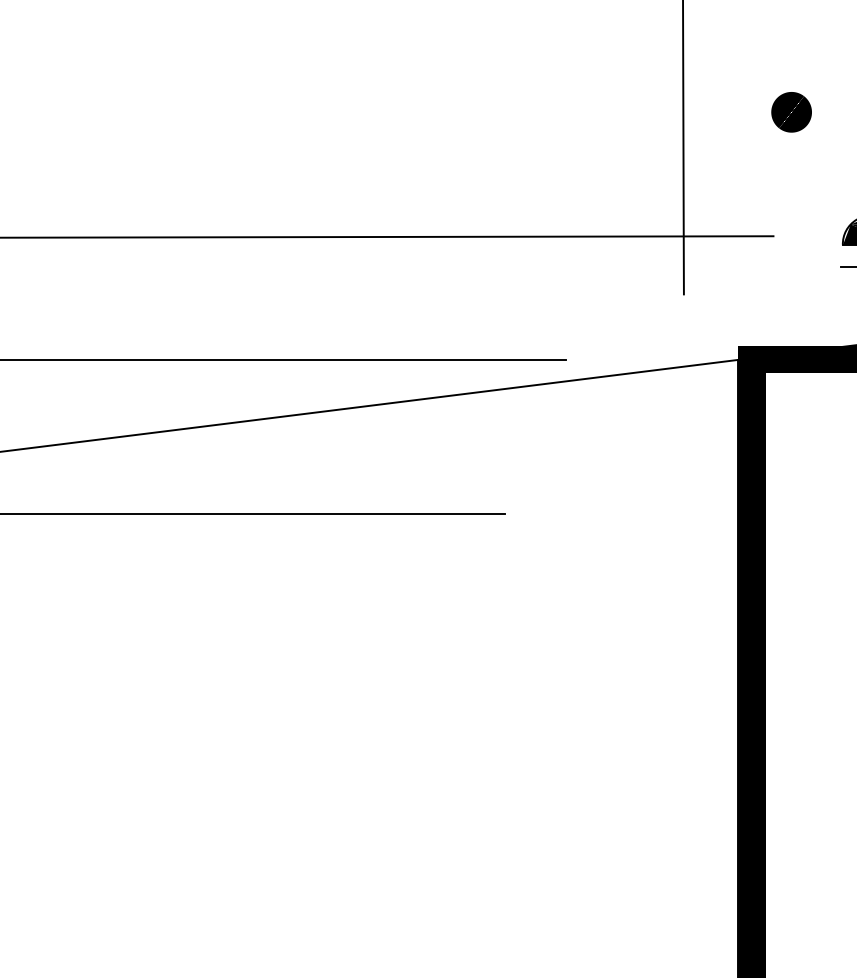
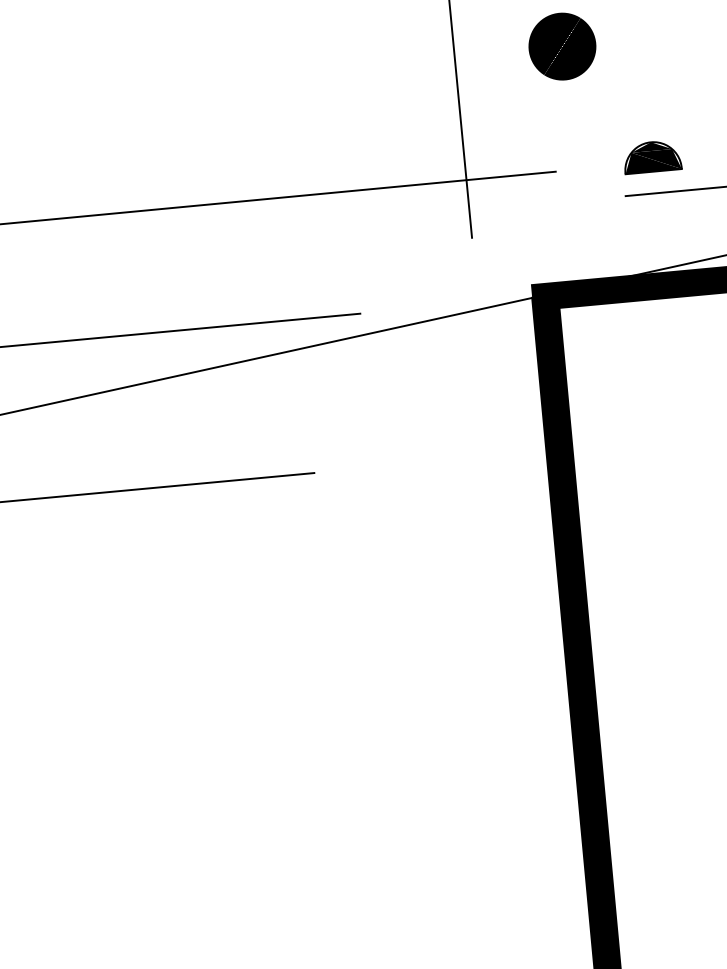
part: (791, 112) -> (562, 46), size x1.67

